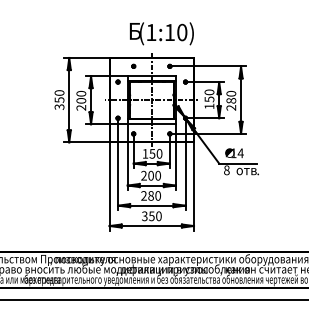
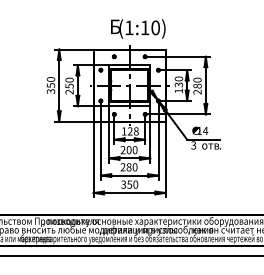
text: (208, 98) -> (178, 84), 150 -> 130
text: (80, 100) -> (68, 85), 200 -> 250
text: (155, 153) -> (132, 131), 150 -> 128
text: (226, 169) -> (193, 144), 8 -> 3

